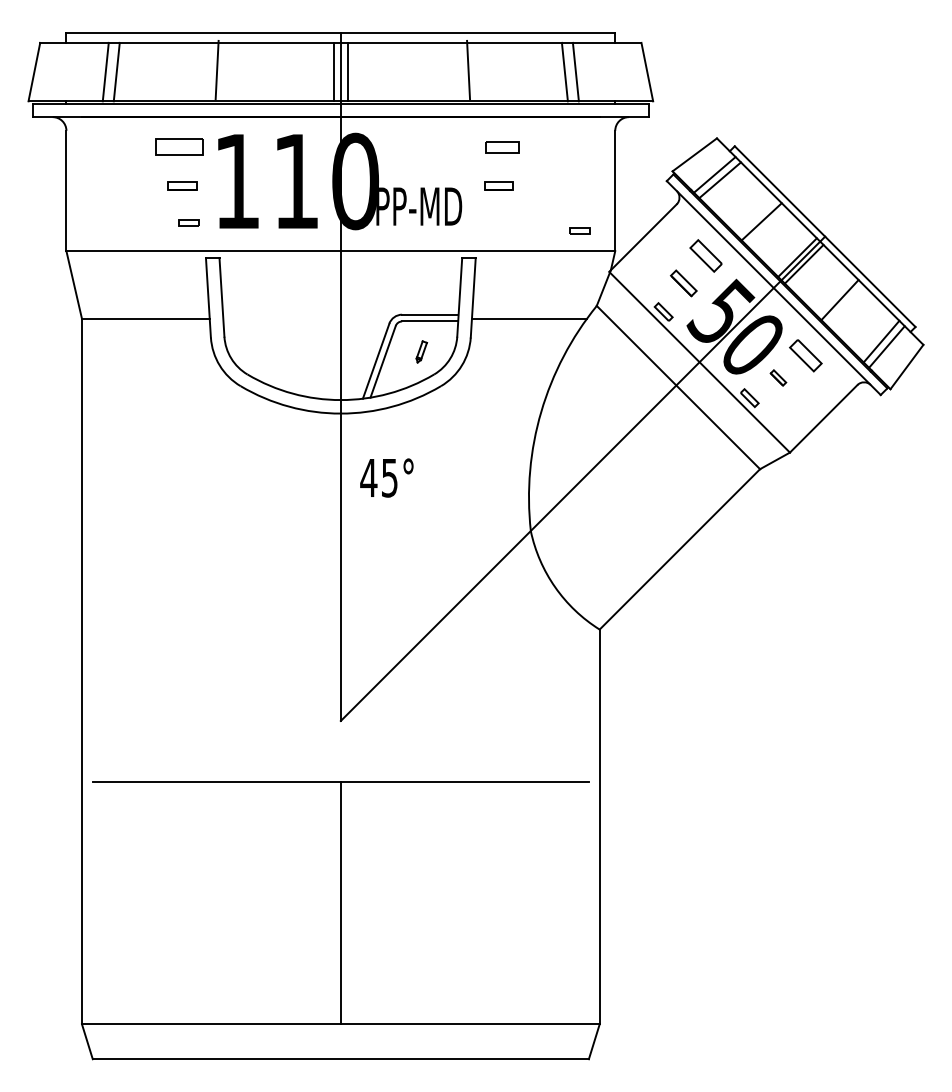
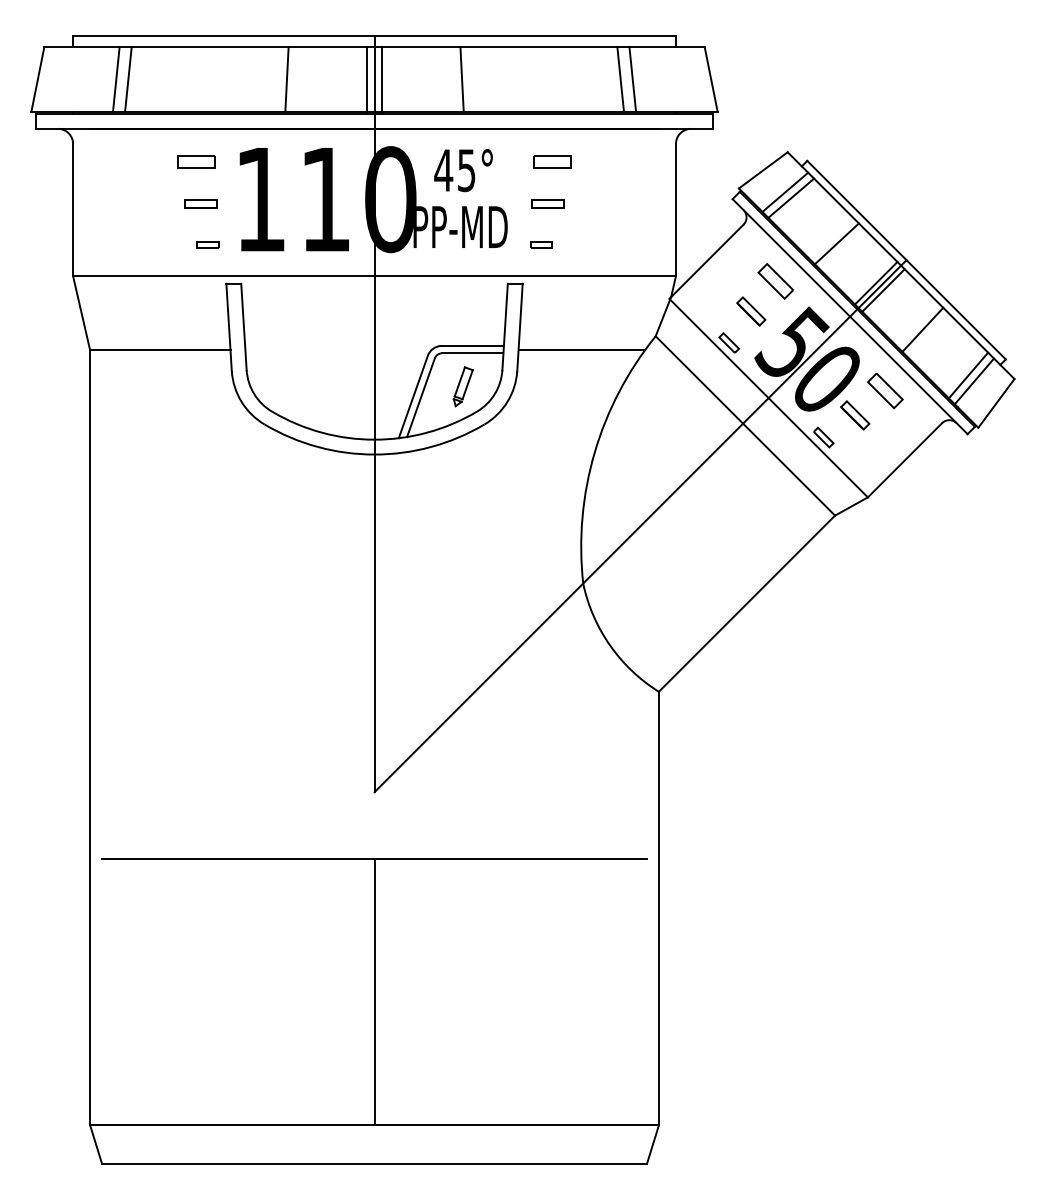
line: (216, 69) -> (286, 78), moved
line: (468, 69) -> (462, 78), moved
part: (178, 147) -> (196, 162), size x0.71
part: (579, 230) -> (541, 244), moved
part: (421, 351) -> (463, 386), size x1.67
part: (778, 377) -> (855, 414), size x1.67
text: (386, 477) -> (463, 169), moved

